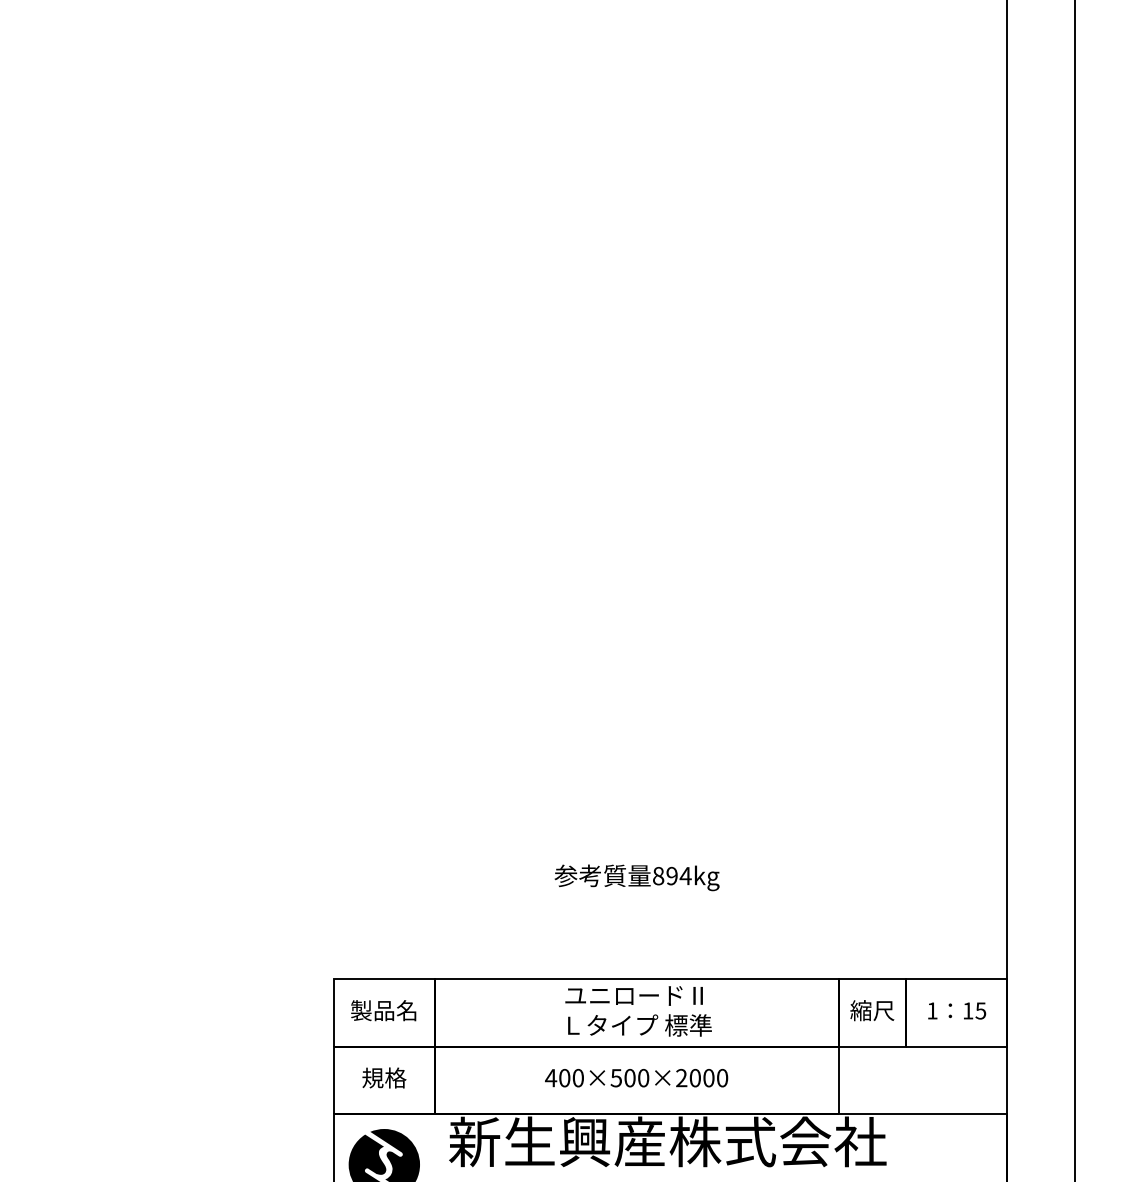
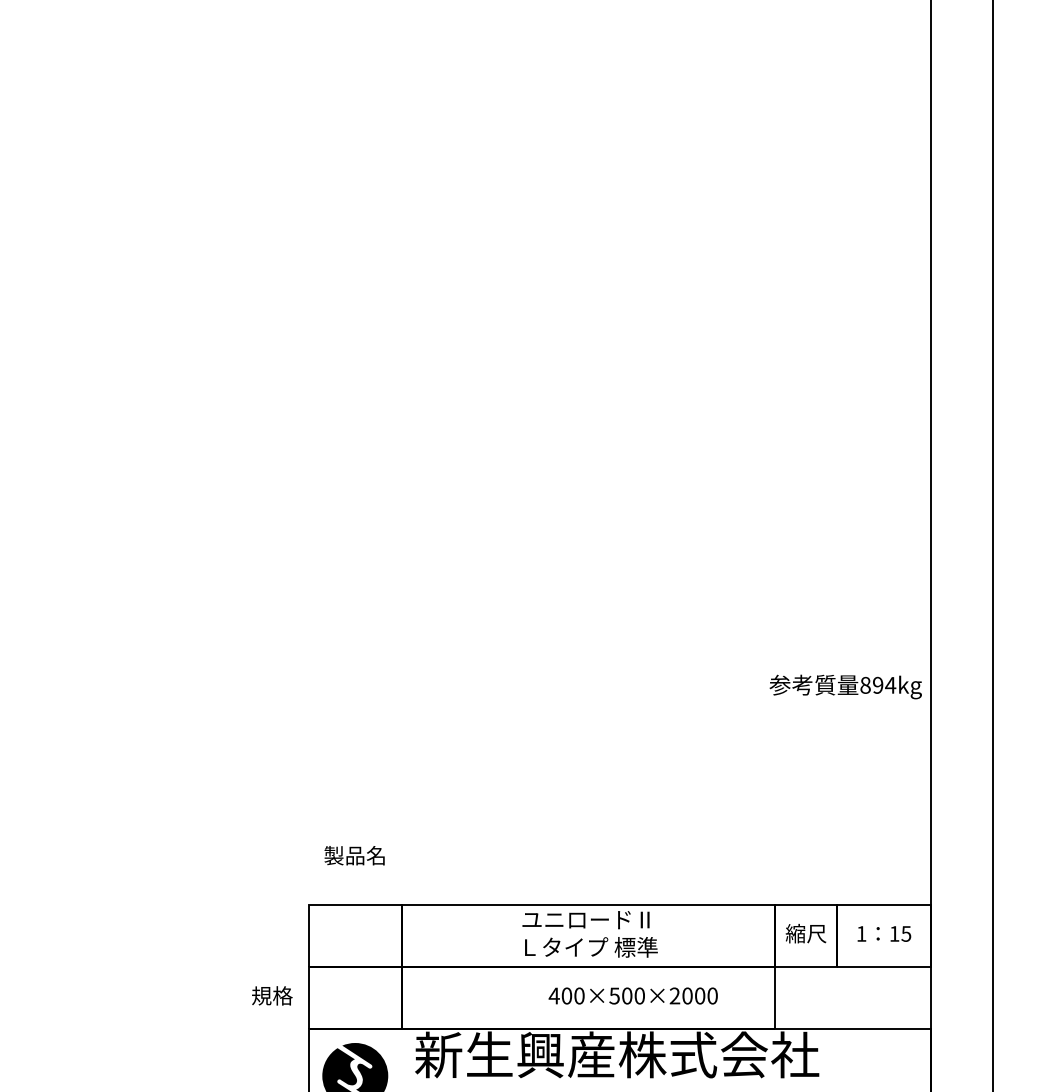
text: (636, 877) -> (845, 686), moved
text: (383, 1010) -> (354, 855), moved
text: (384, 1077) -> (272, 995), moved
text: (635, 1077) -> (632, 995), moved

